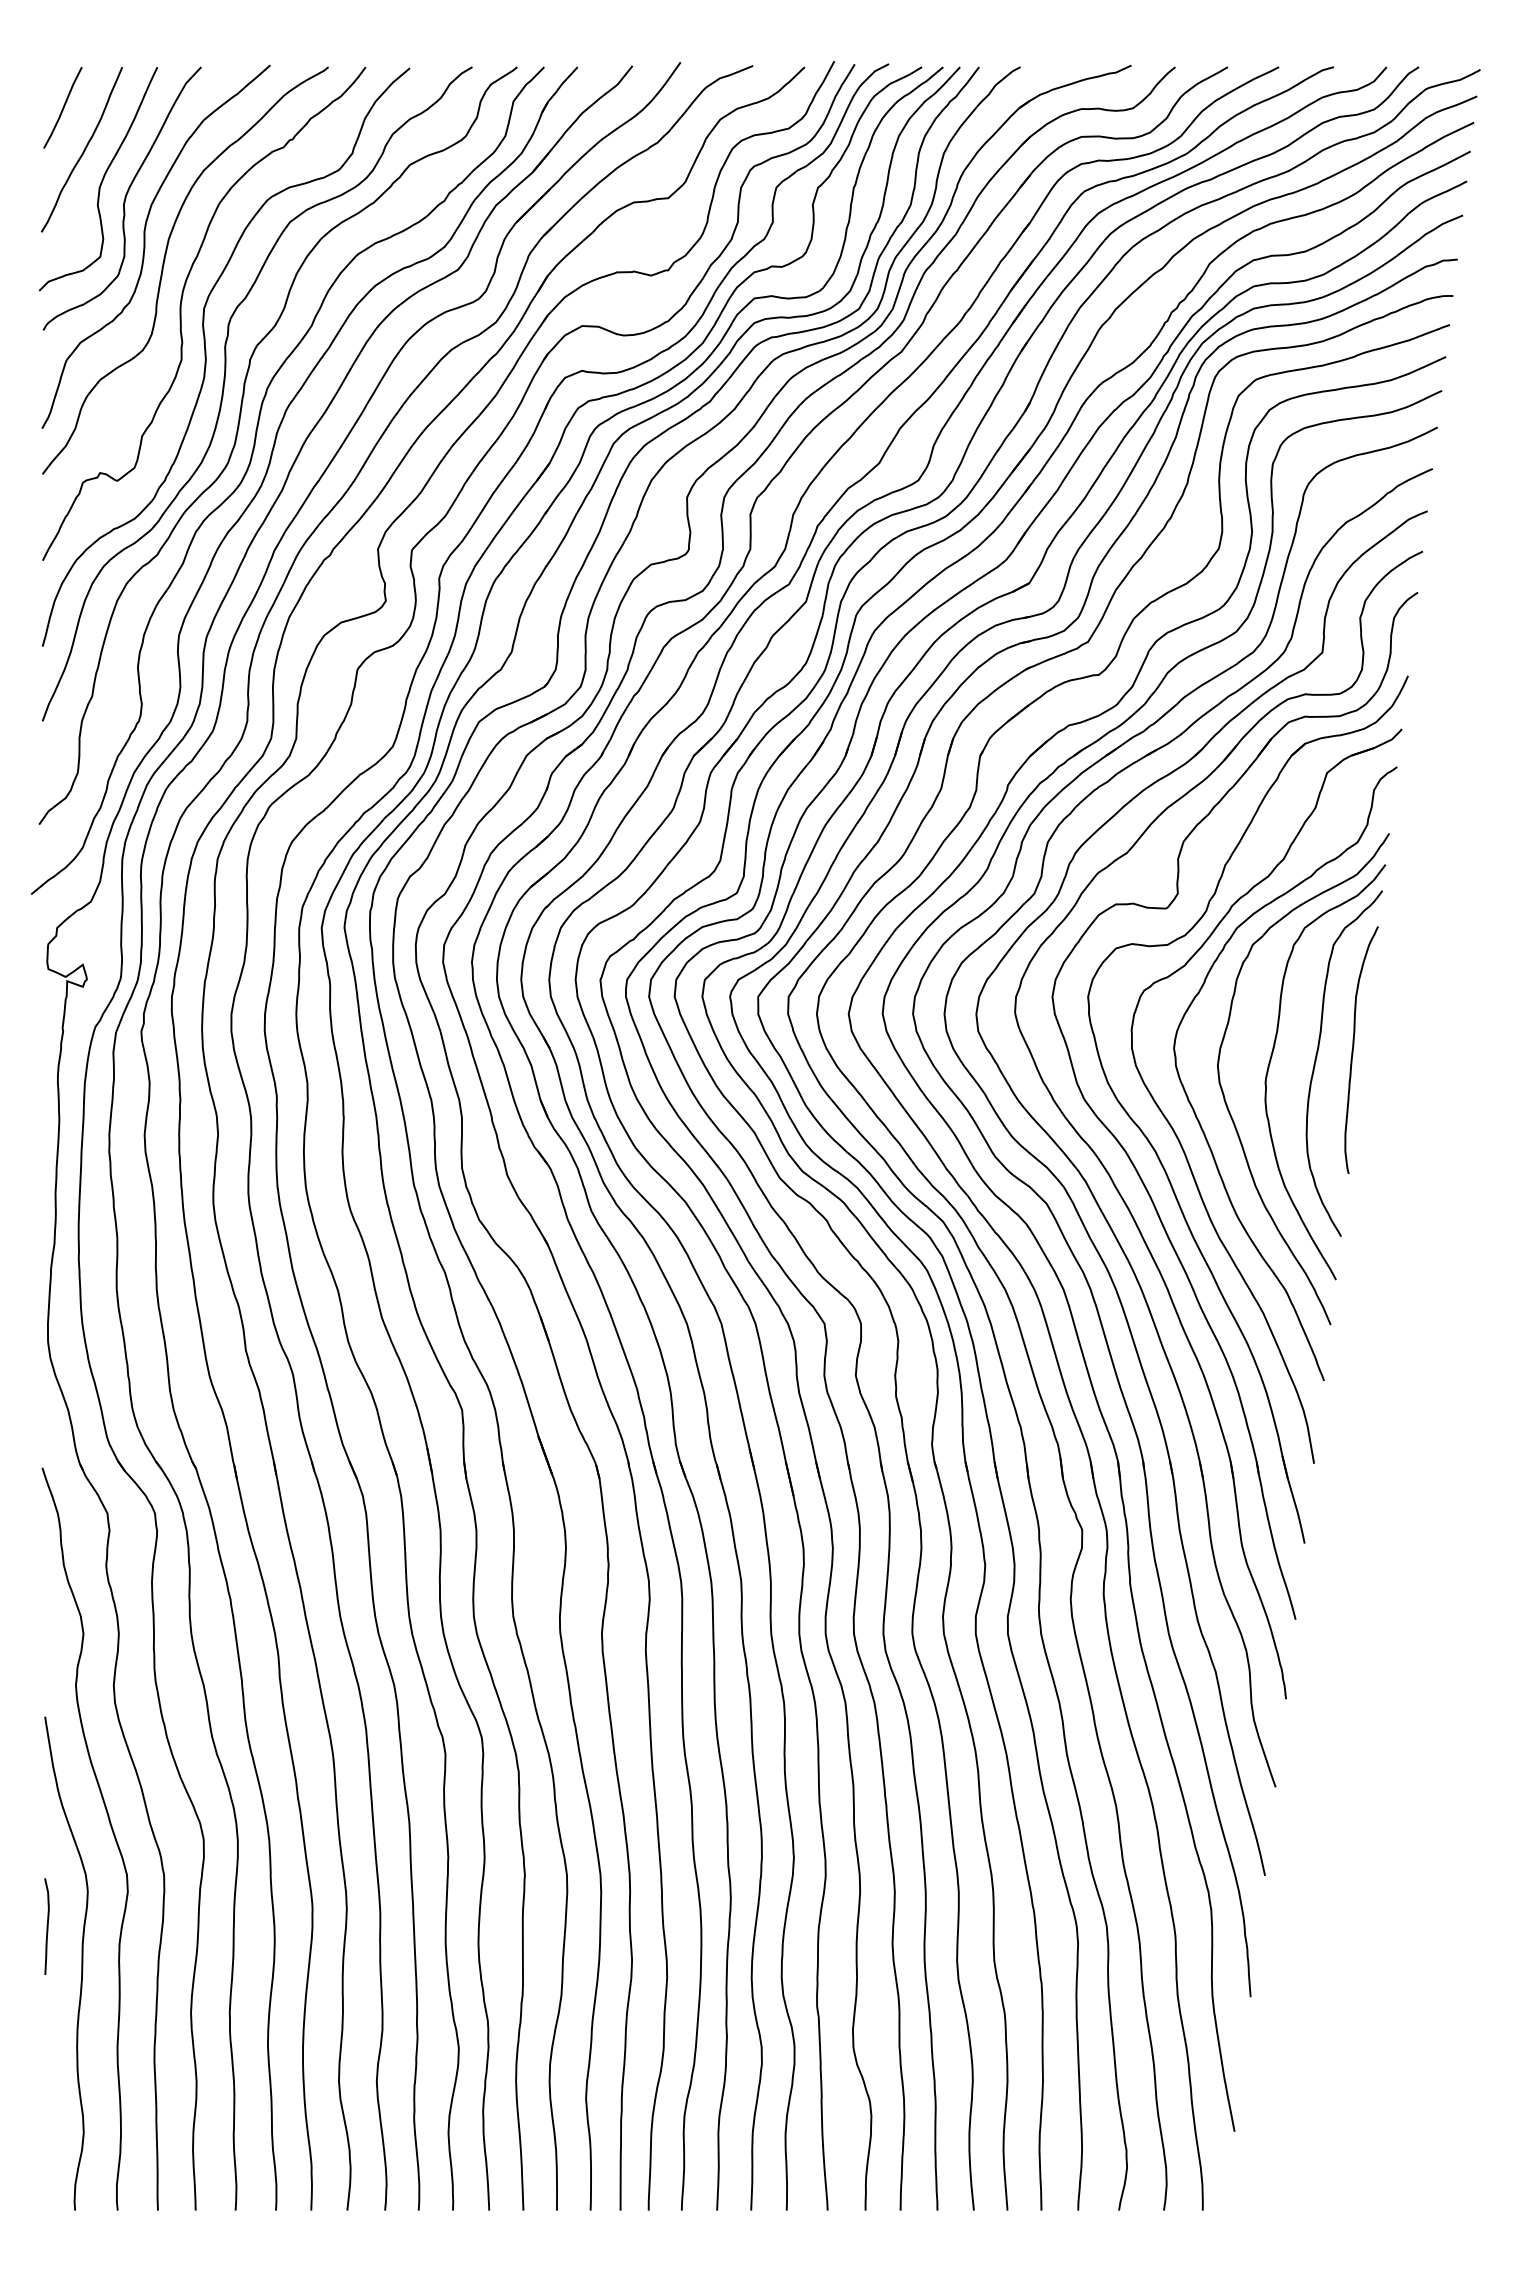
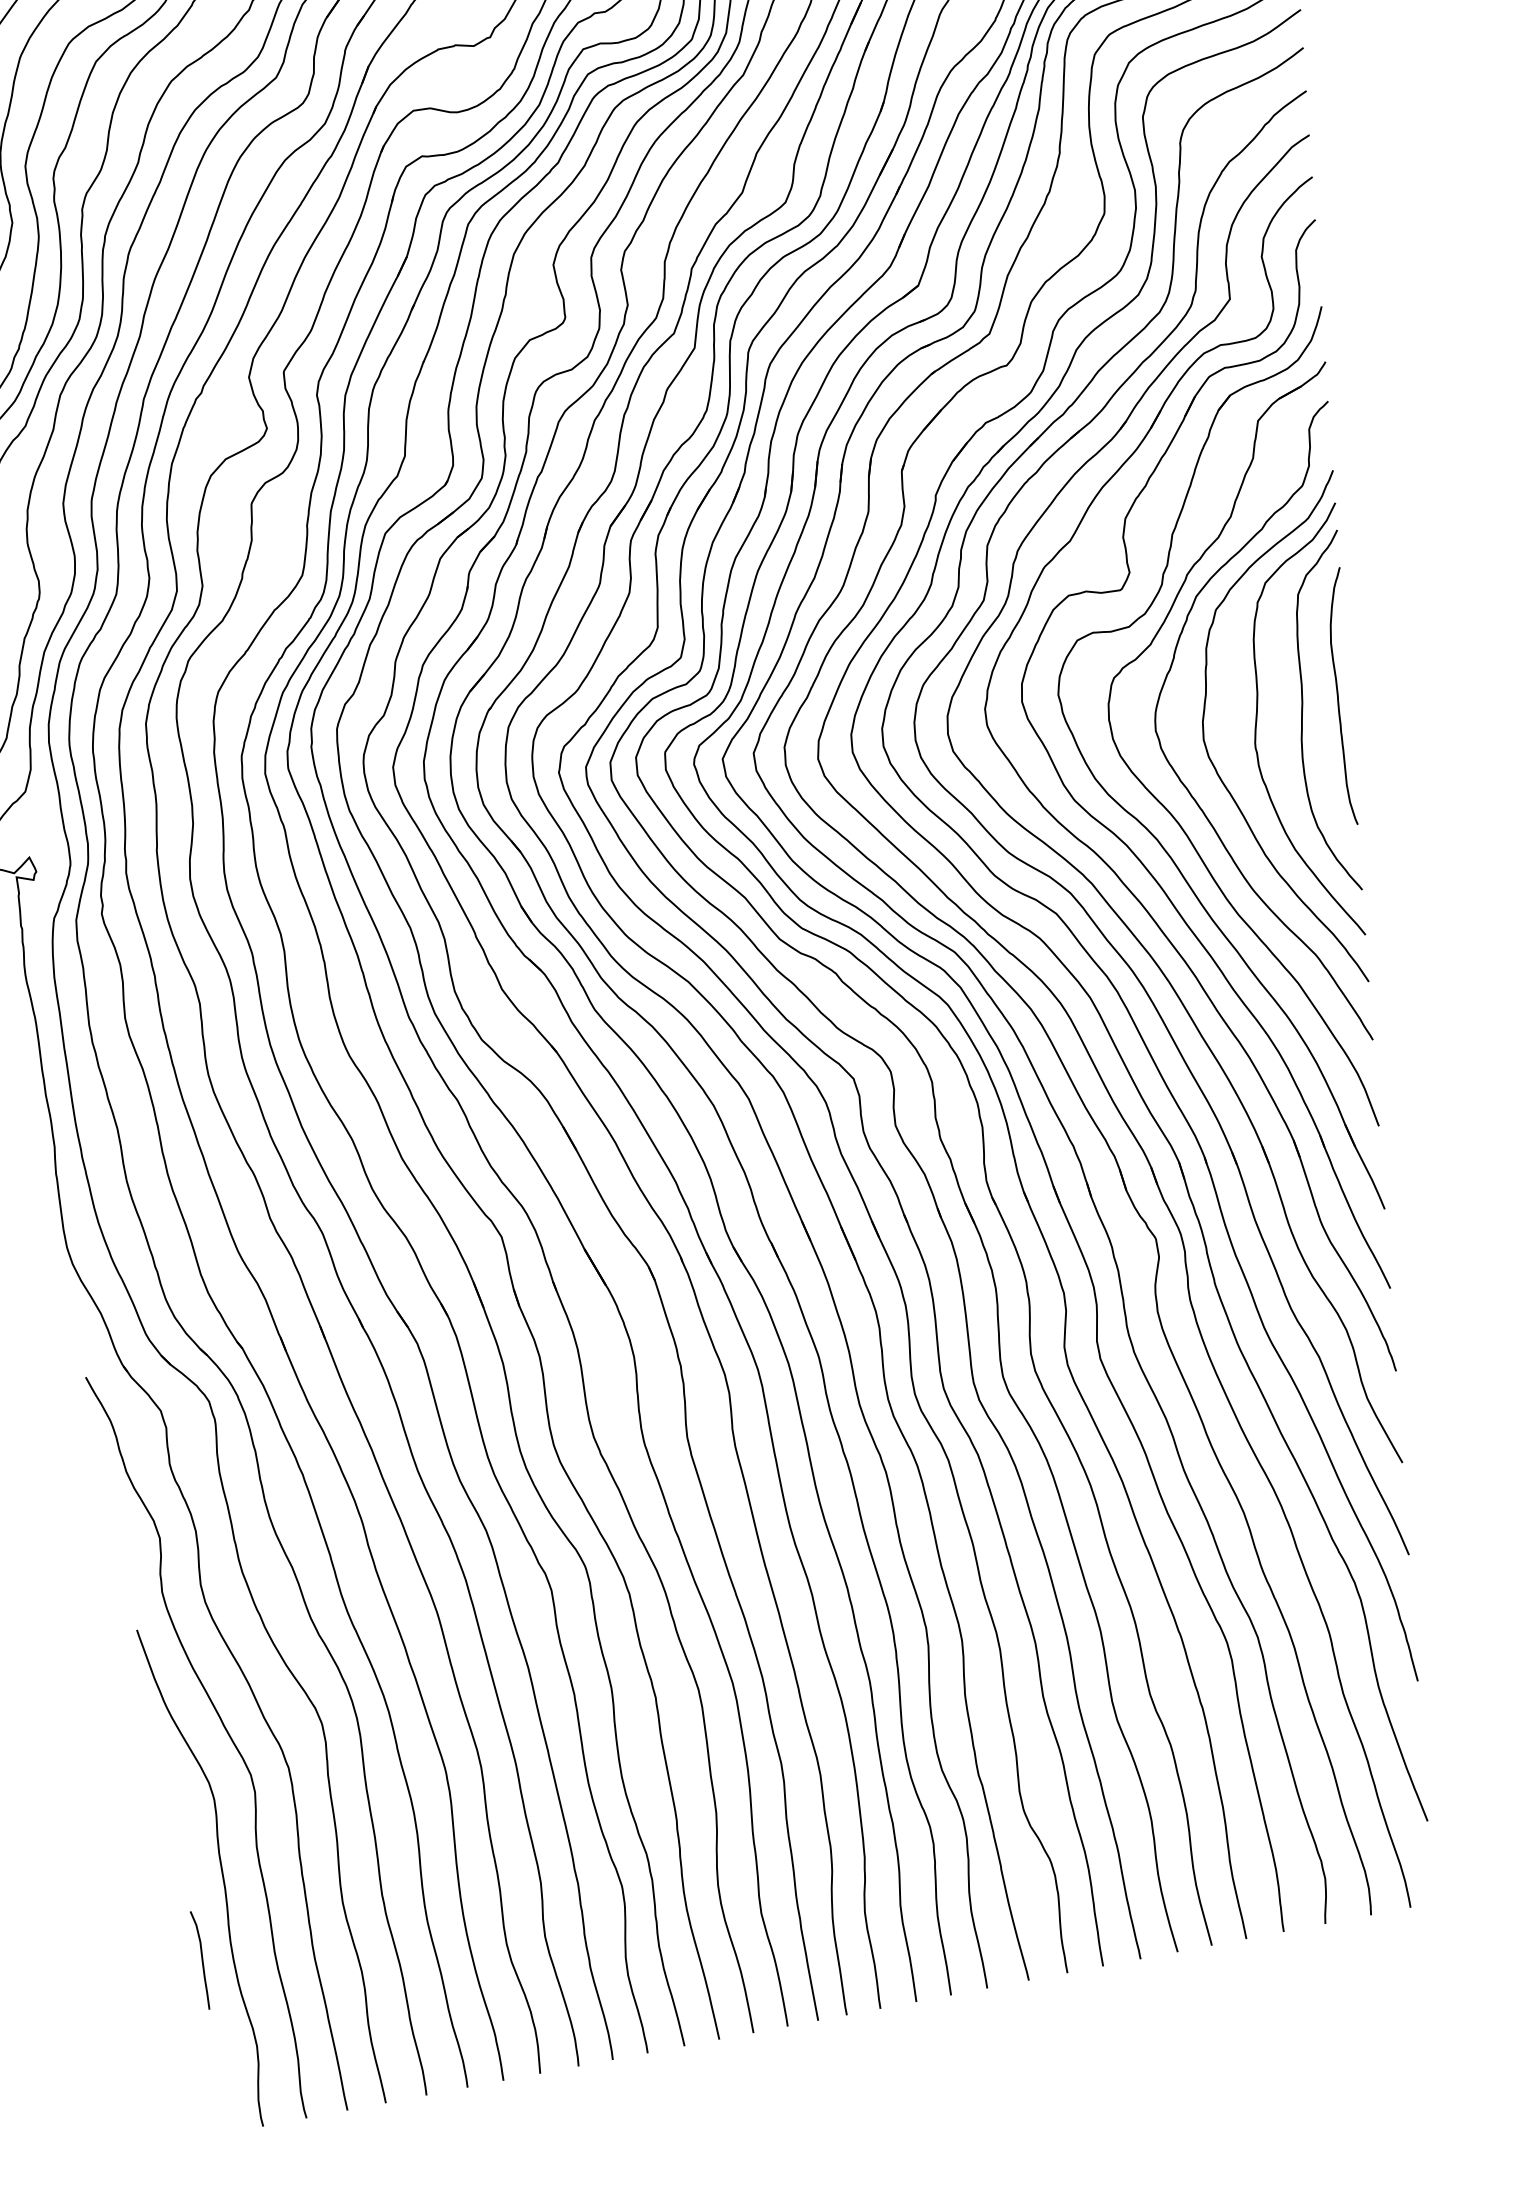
curve: (46, 1926) -> (201, 1960), moved

